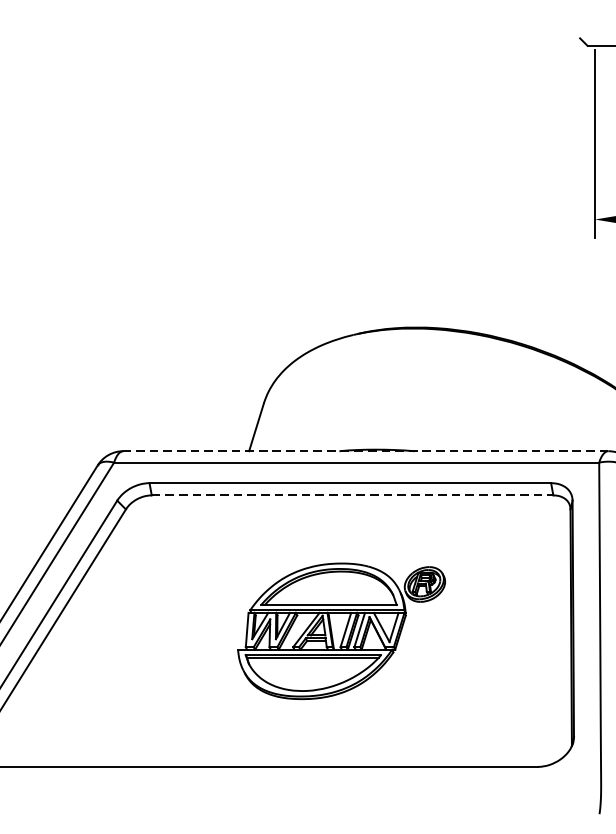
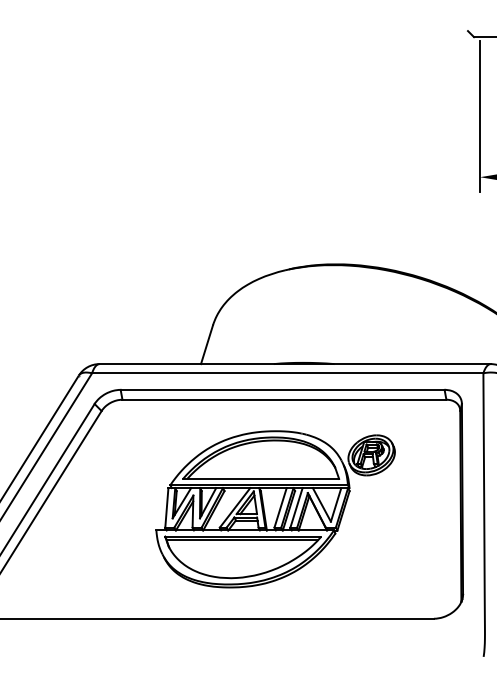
line: (366, 451) -> (295, 364), dashed -> solid
line: (352, 495) -> (284, 399), dashed -> solid
part: (341, 631) -> (275, 509), size x1.43

